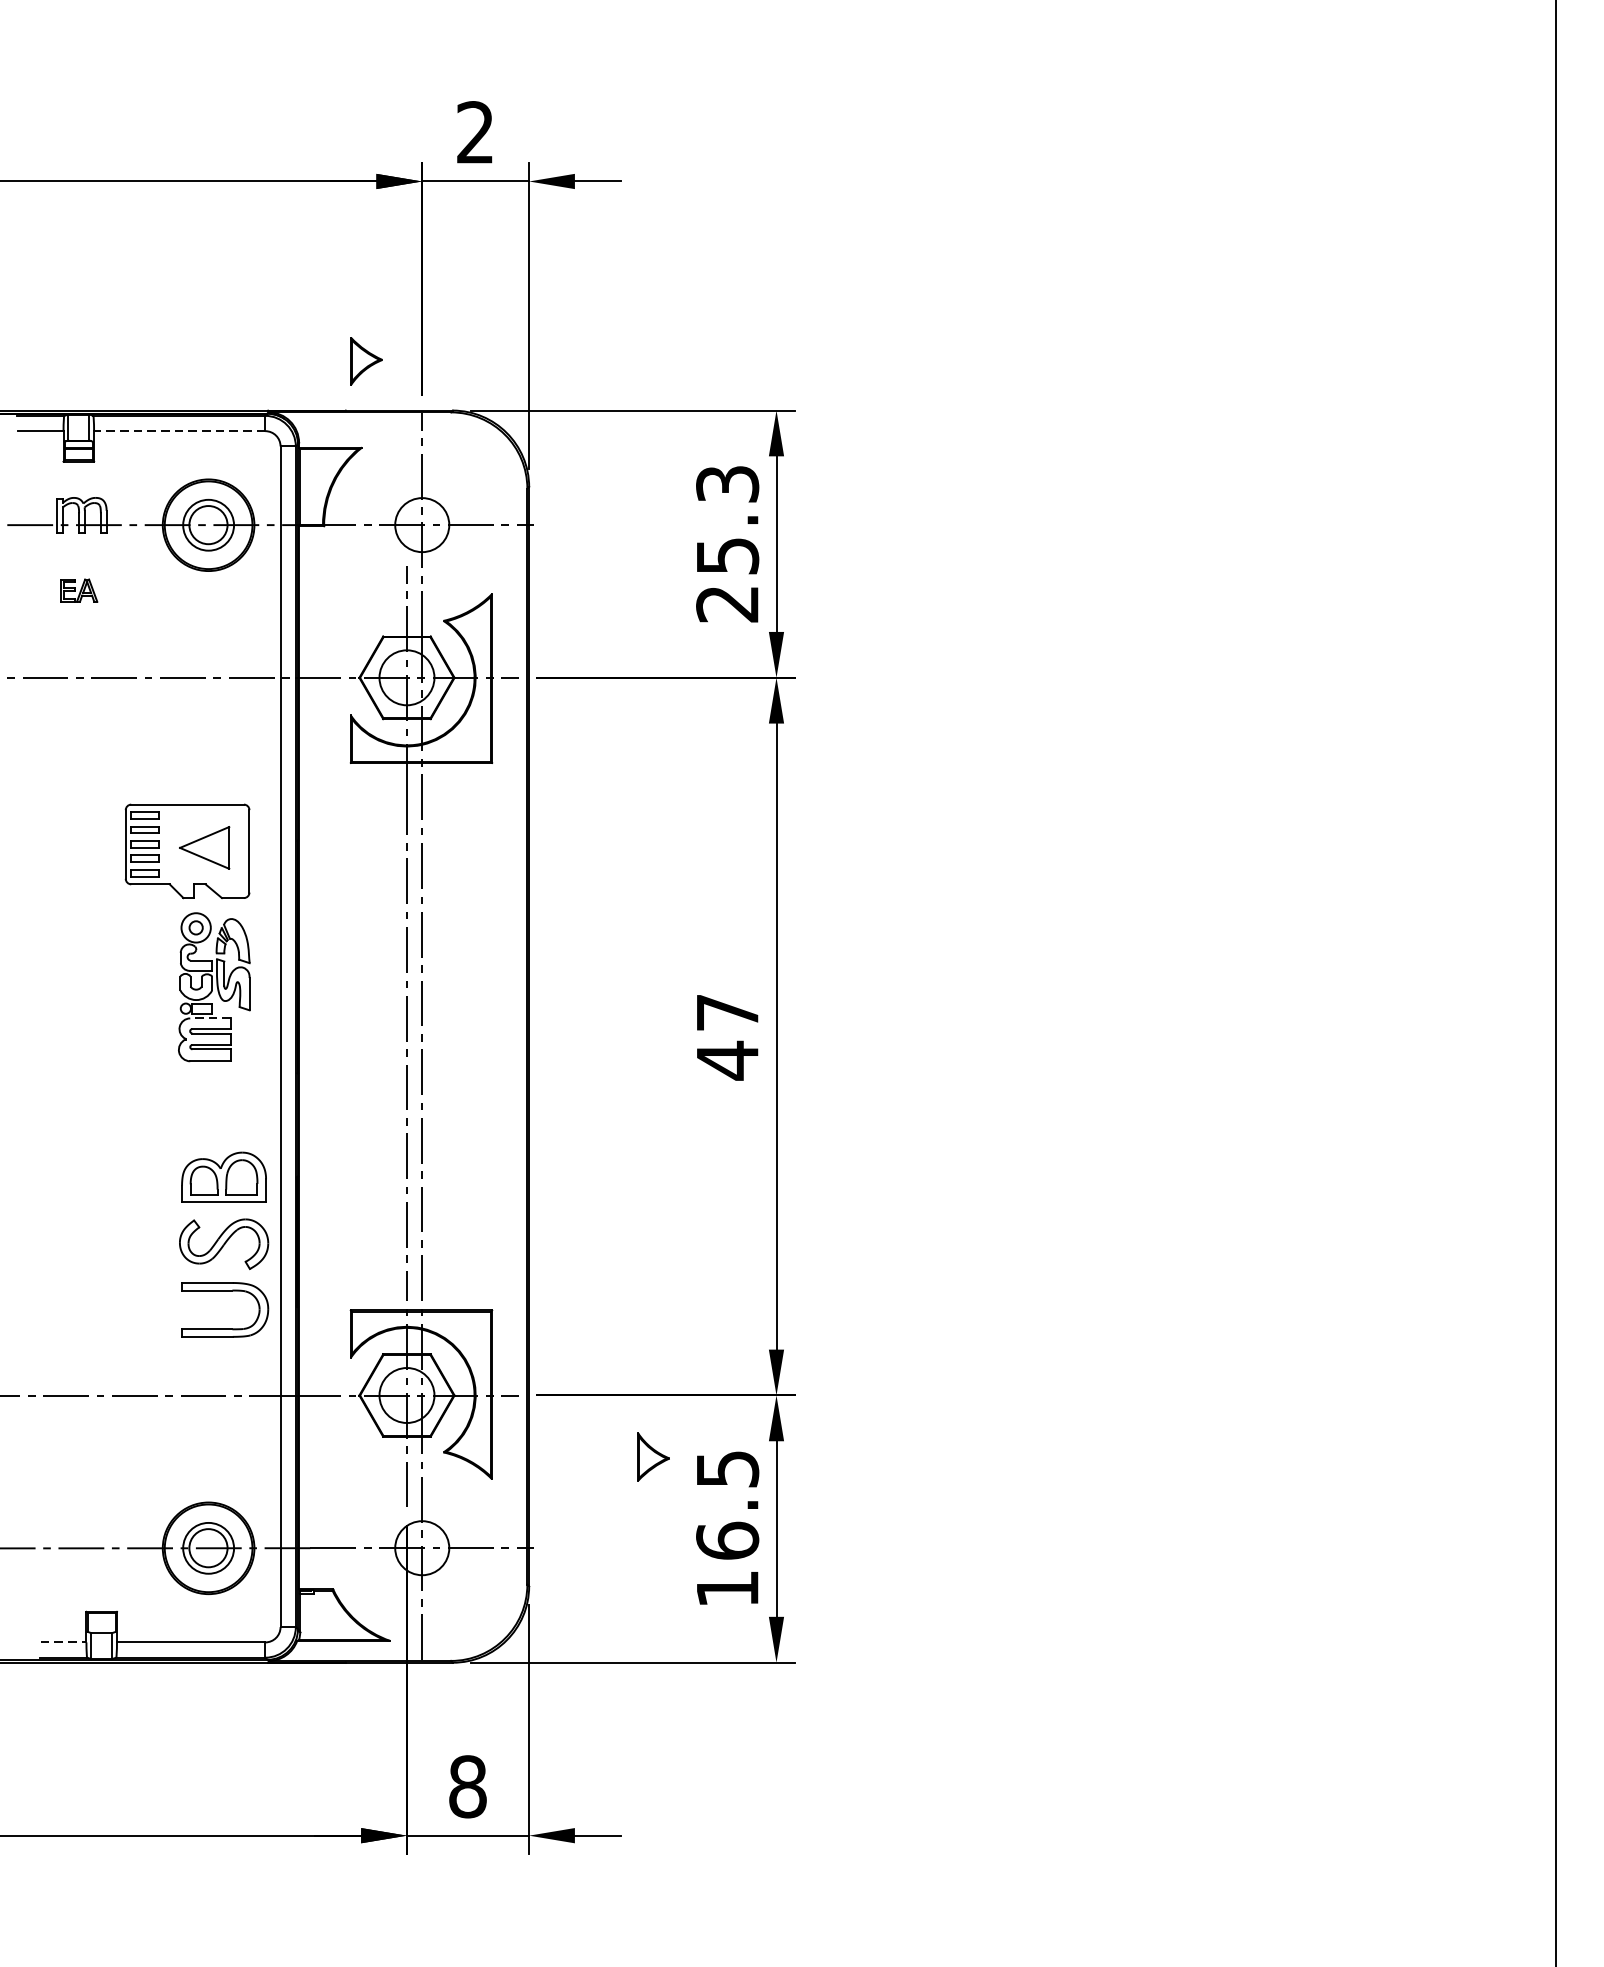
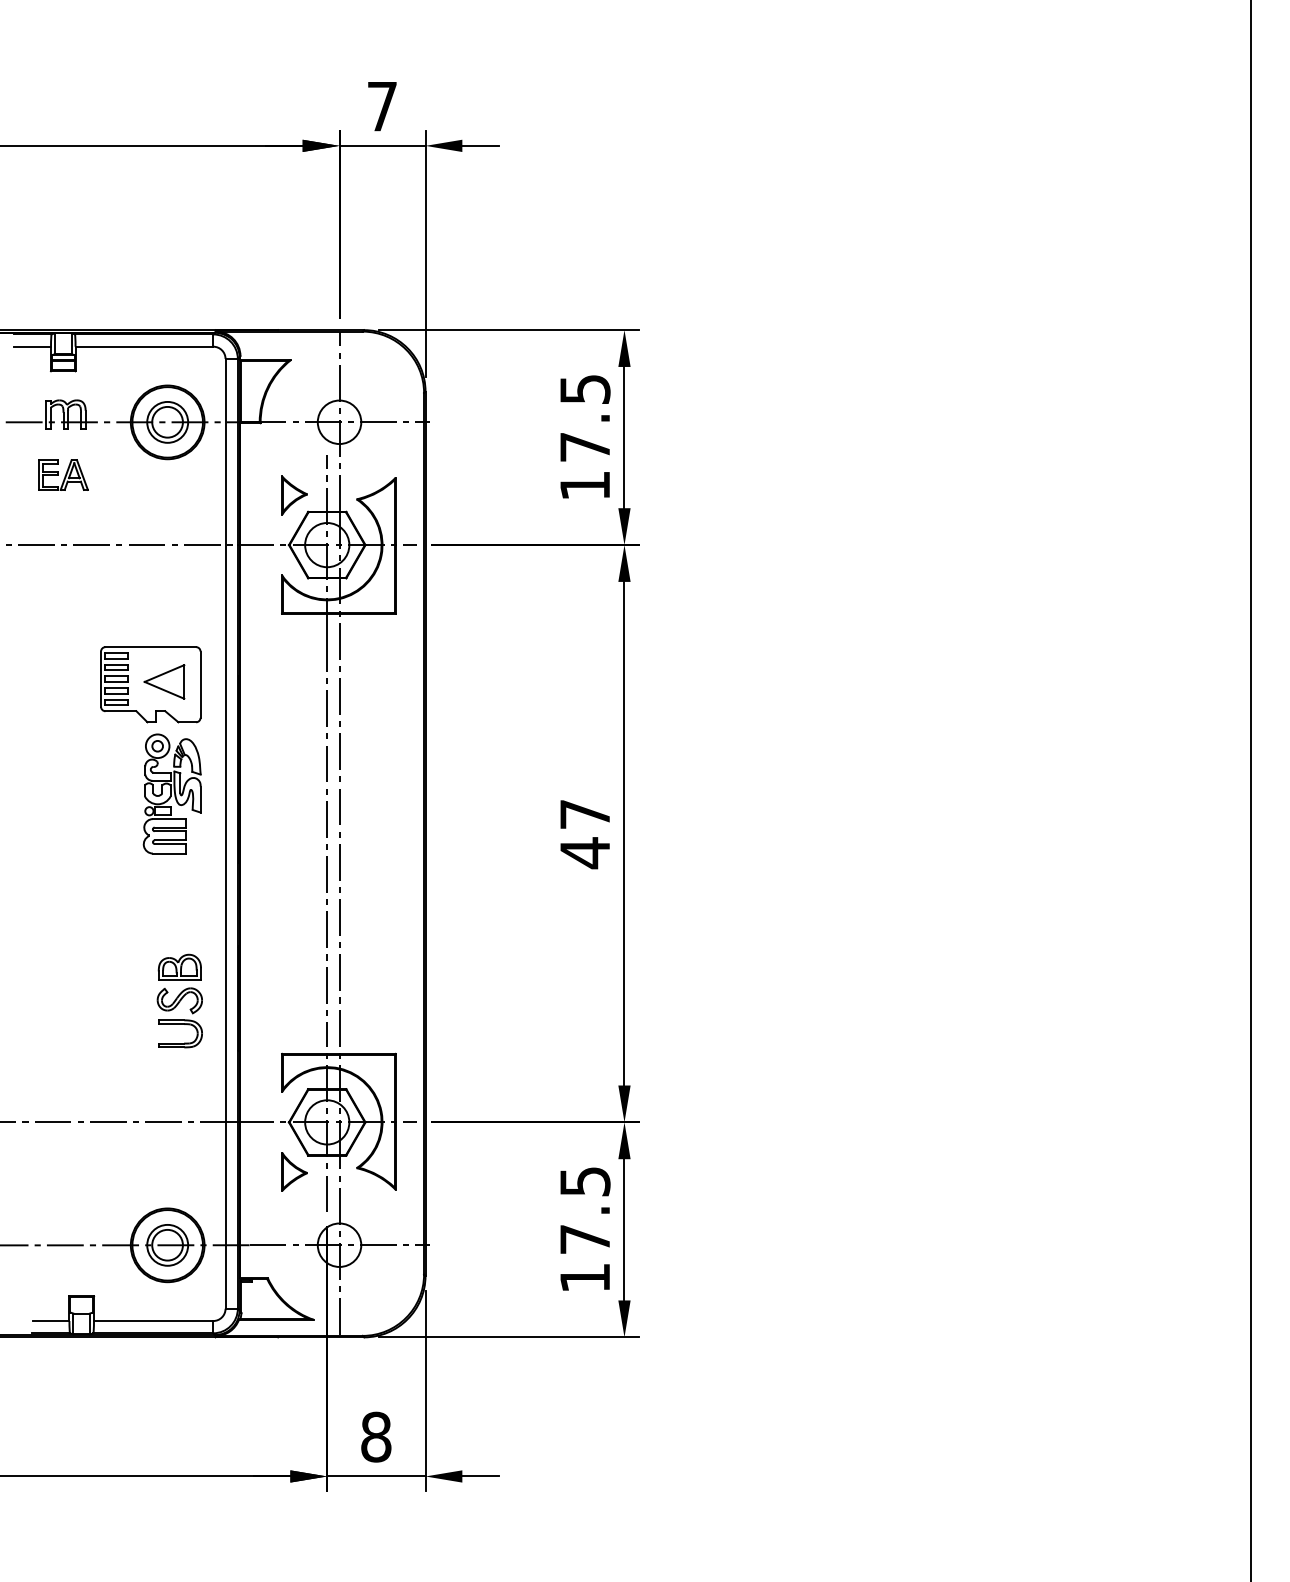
text: (474, 132) -> (381, 106), 2 -> 7
part: (366, 361) -> (294, 495), moved
line: (179, 430) -> (144, 346), dashed -> solid
text: (726, 544) -> (584, 437), 25.3 -> 17.5
part: (79, 590) -> (63, 474), size x1.67
line: (209, 1018) -> (168, 819), dashed -> solid
part: (223, 1243) -> (179, 1000), size x0.62
part: (653, 1456) -> (294, 1171), moved
text: (726, 1541) -> (584, 1239), 16.5 -> 17.5
line: (64, 1643) -> (51, 1321), dashed -> solid

